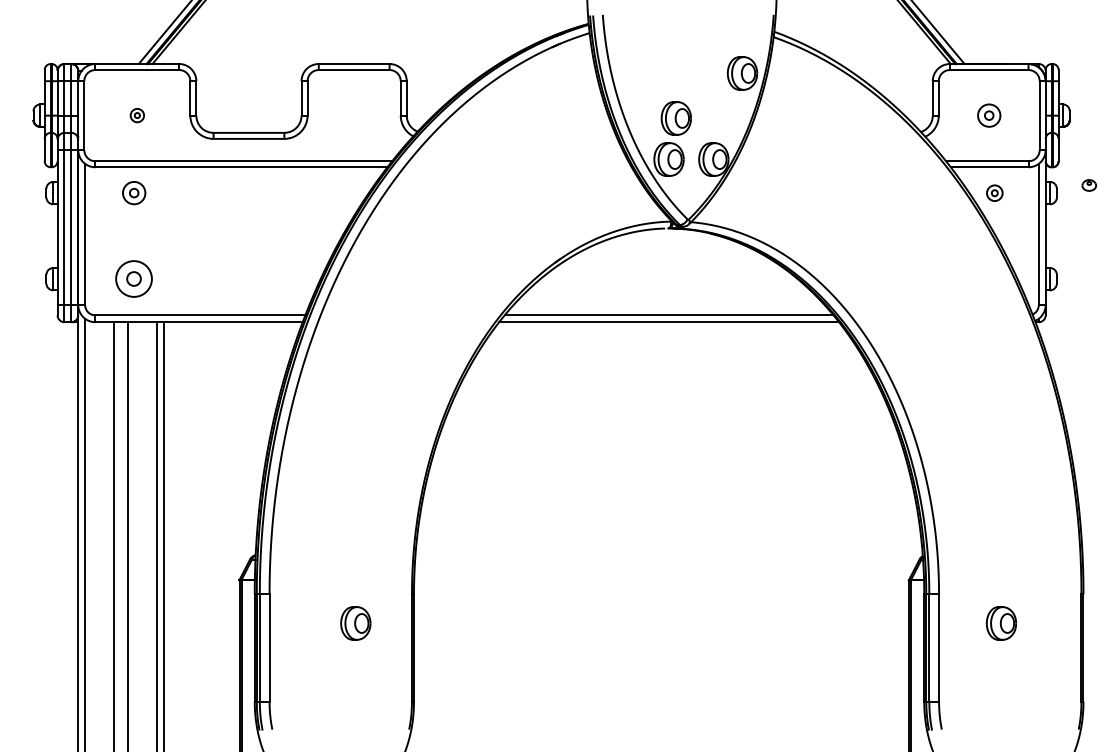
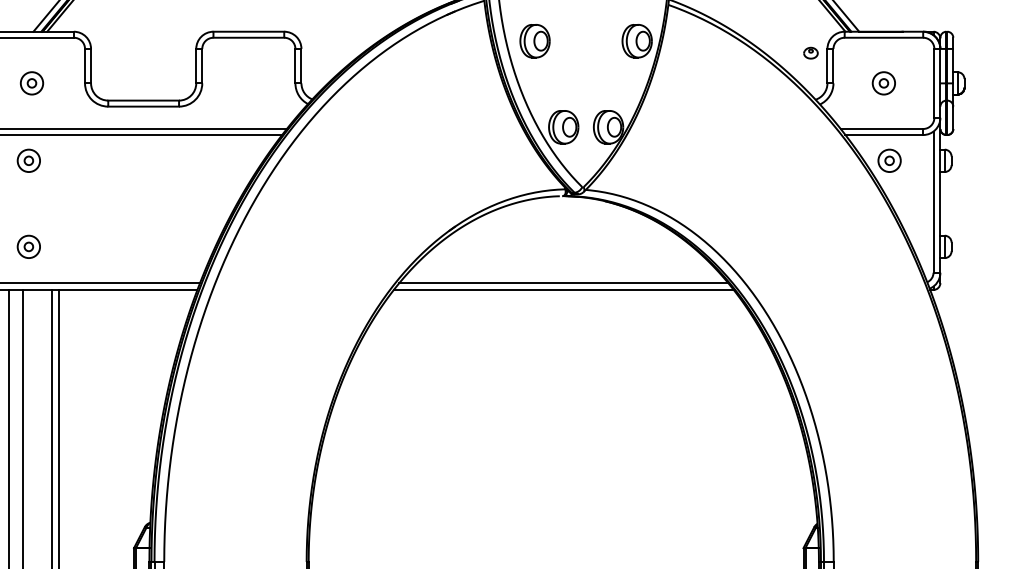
part: (137, 115) -> (32, 83), size x1.67
part: (675, 118) -> (534, 41), moved
part: (1088, 185) -> (810, 53), moved
part: (994, 193) -> (889, 161), size x1.43
part: (134, 279) -> (29, 247), size x0.62

